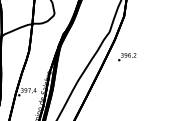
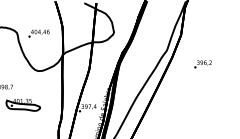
text: (126, 57) -> (202, 64), moved

